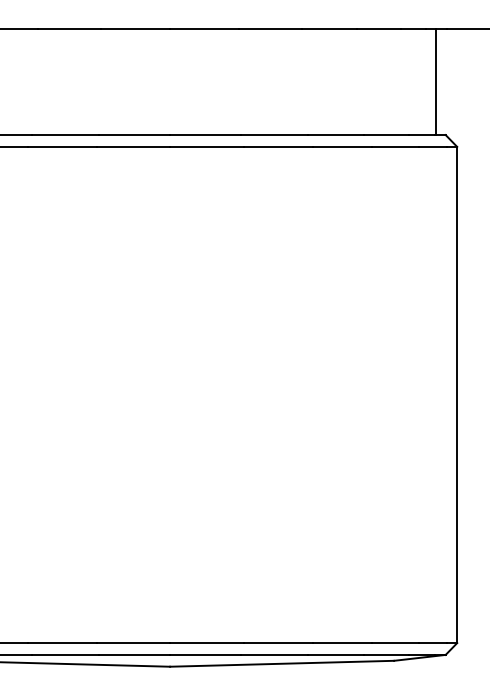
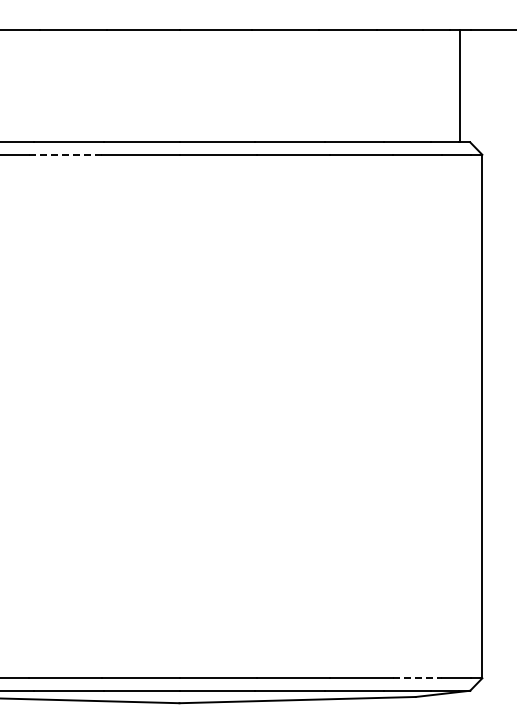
line: (63, 146) -> (66, 154), solid -> dashed
line: (395, 643) -> (417, 678), solid -> dashed

